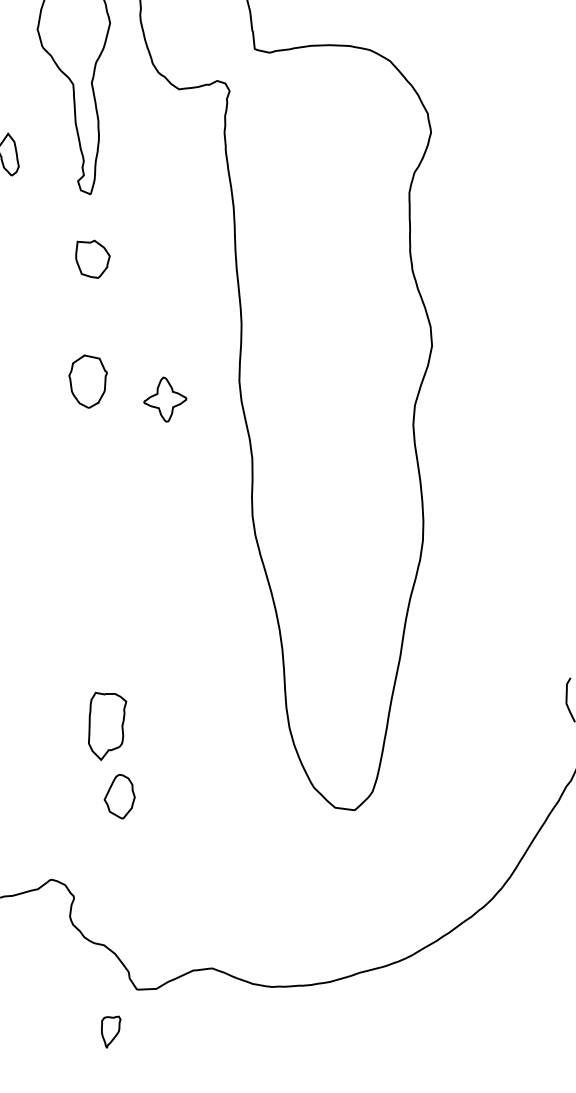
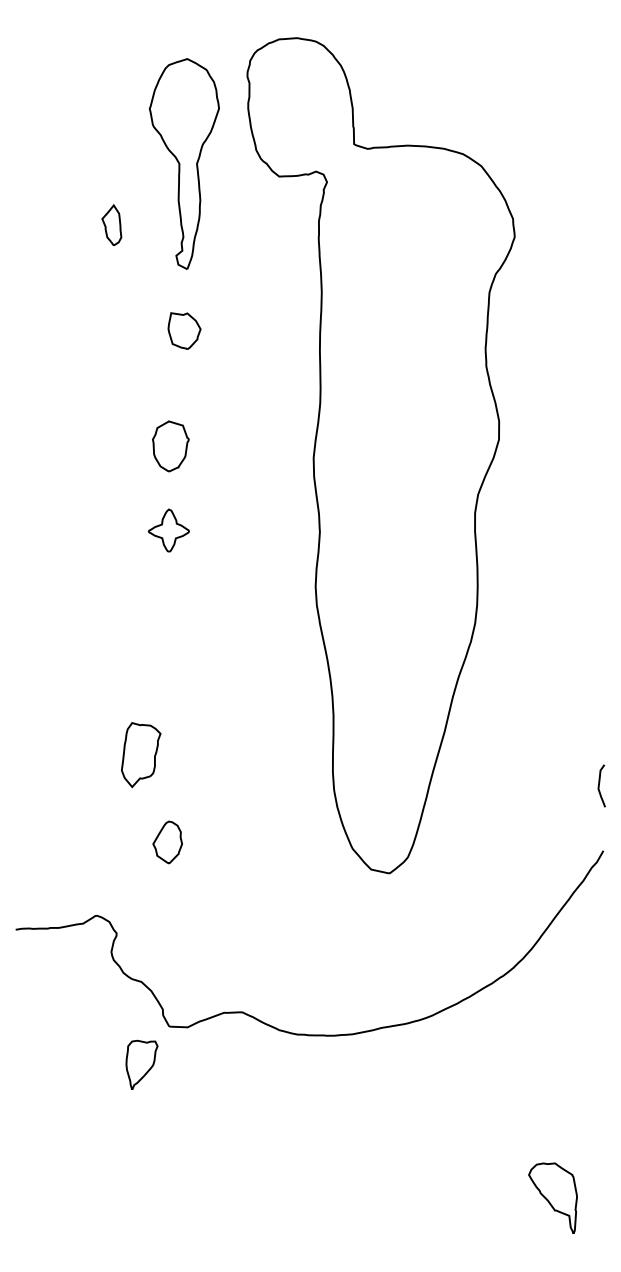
part: (164, 399) -> (168, 530), moved
part: (108, 726) -> (141, 755), moved
part: (111, 1031) -> (141, 1064), size x1.67

